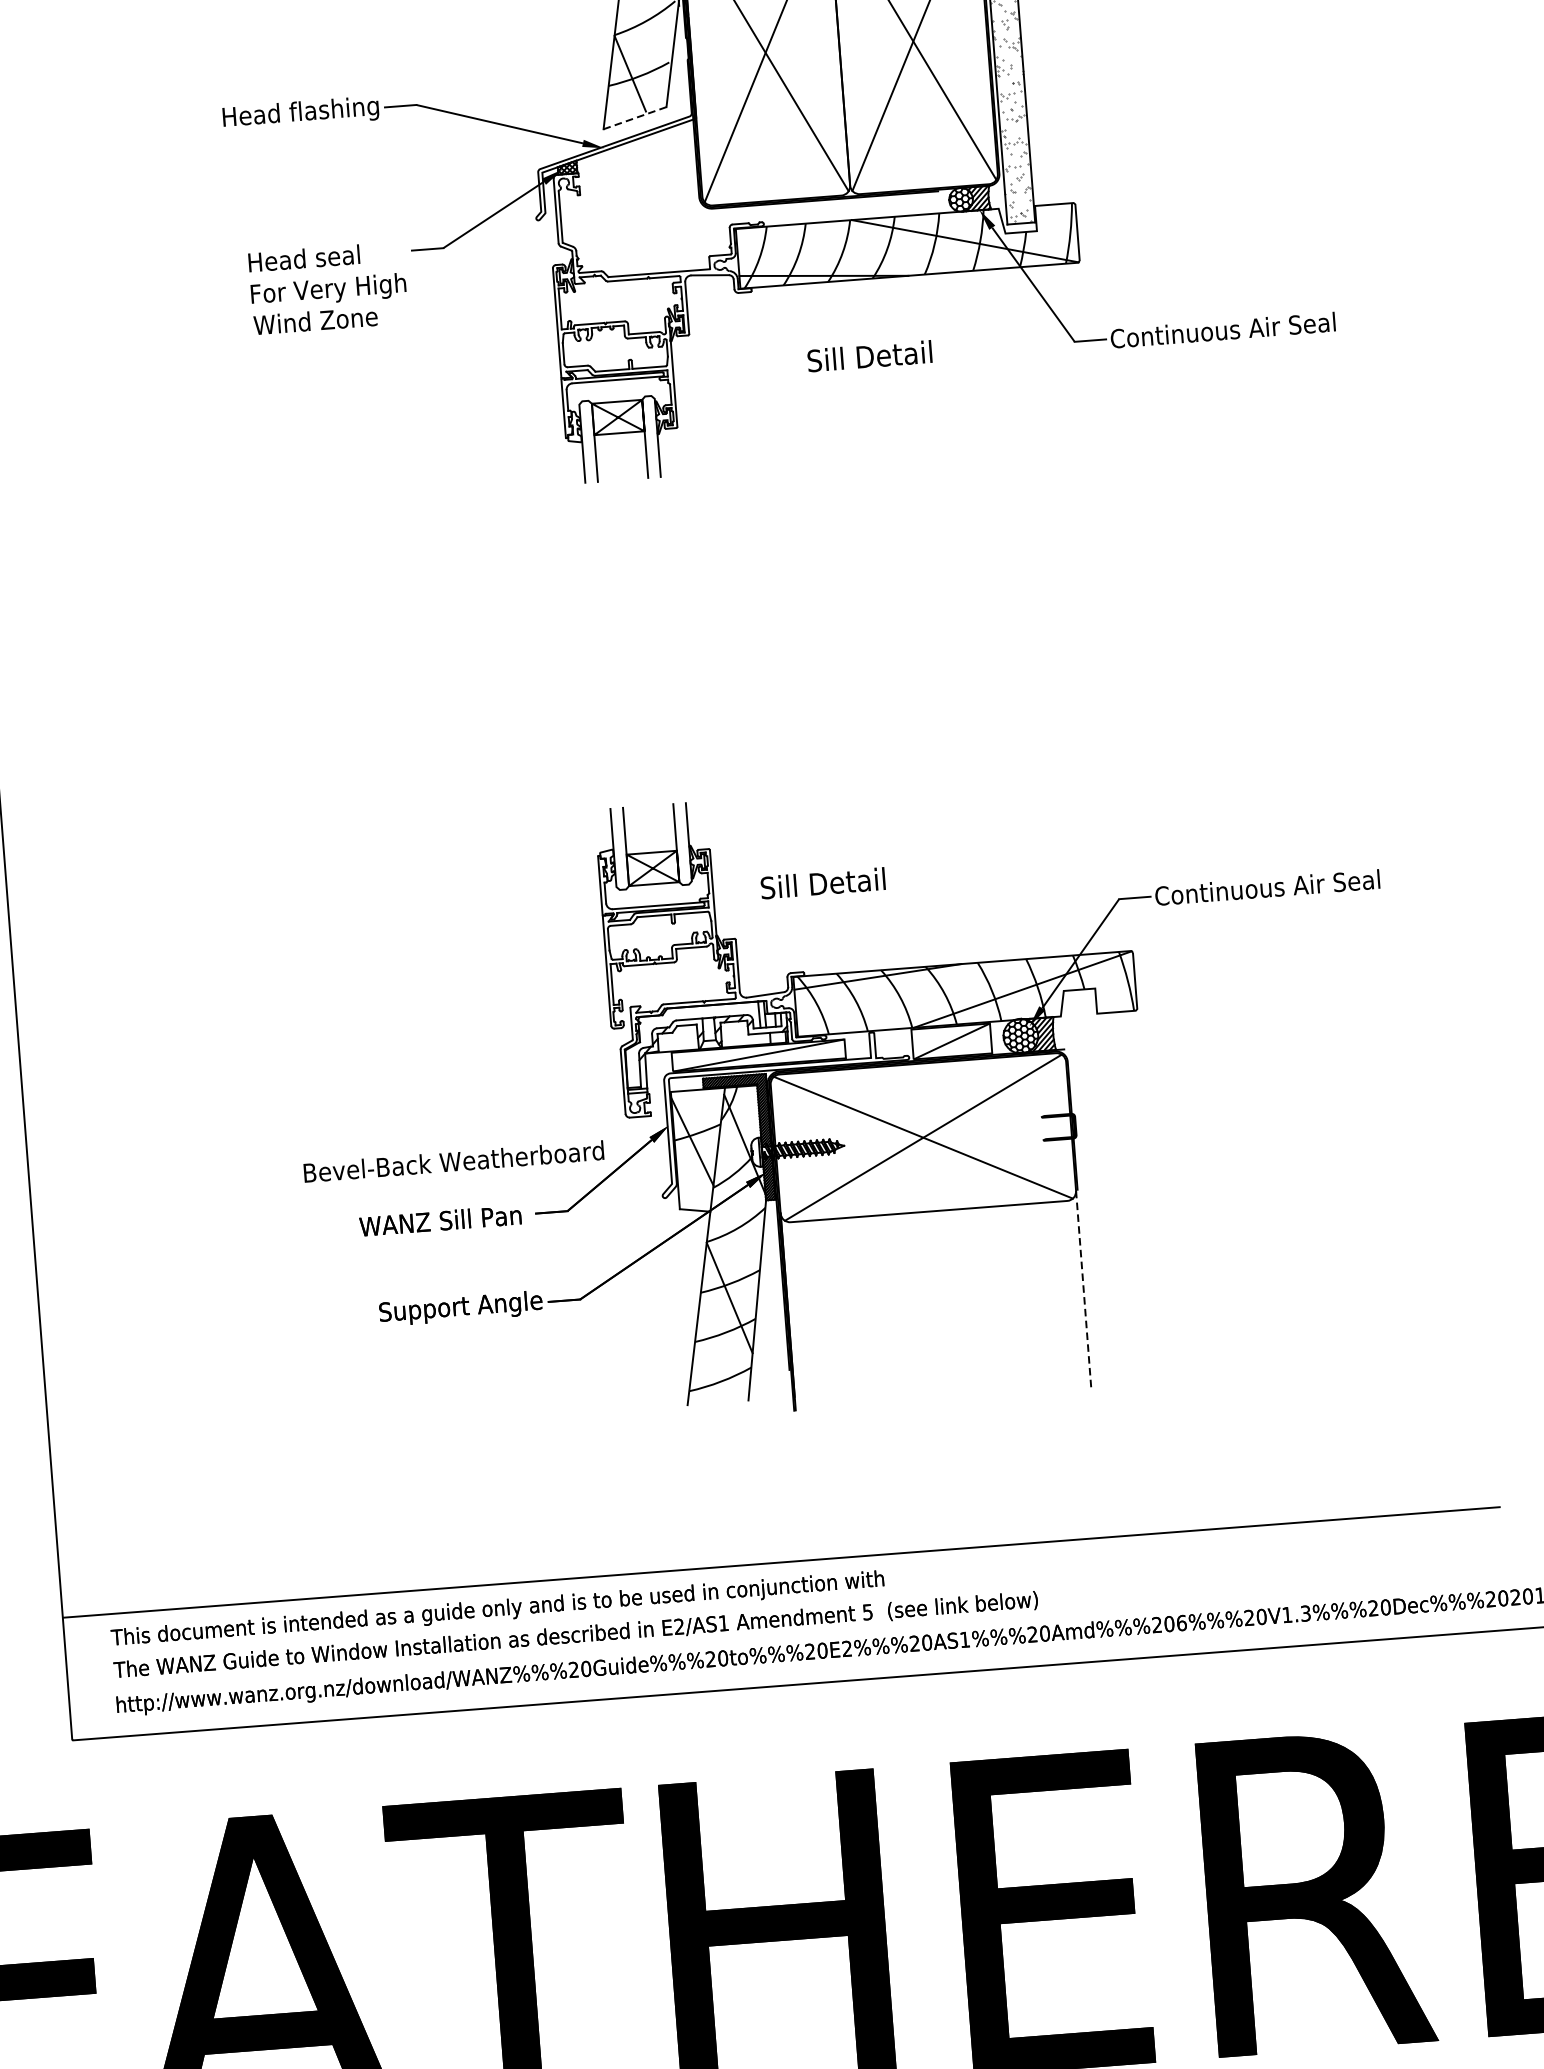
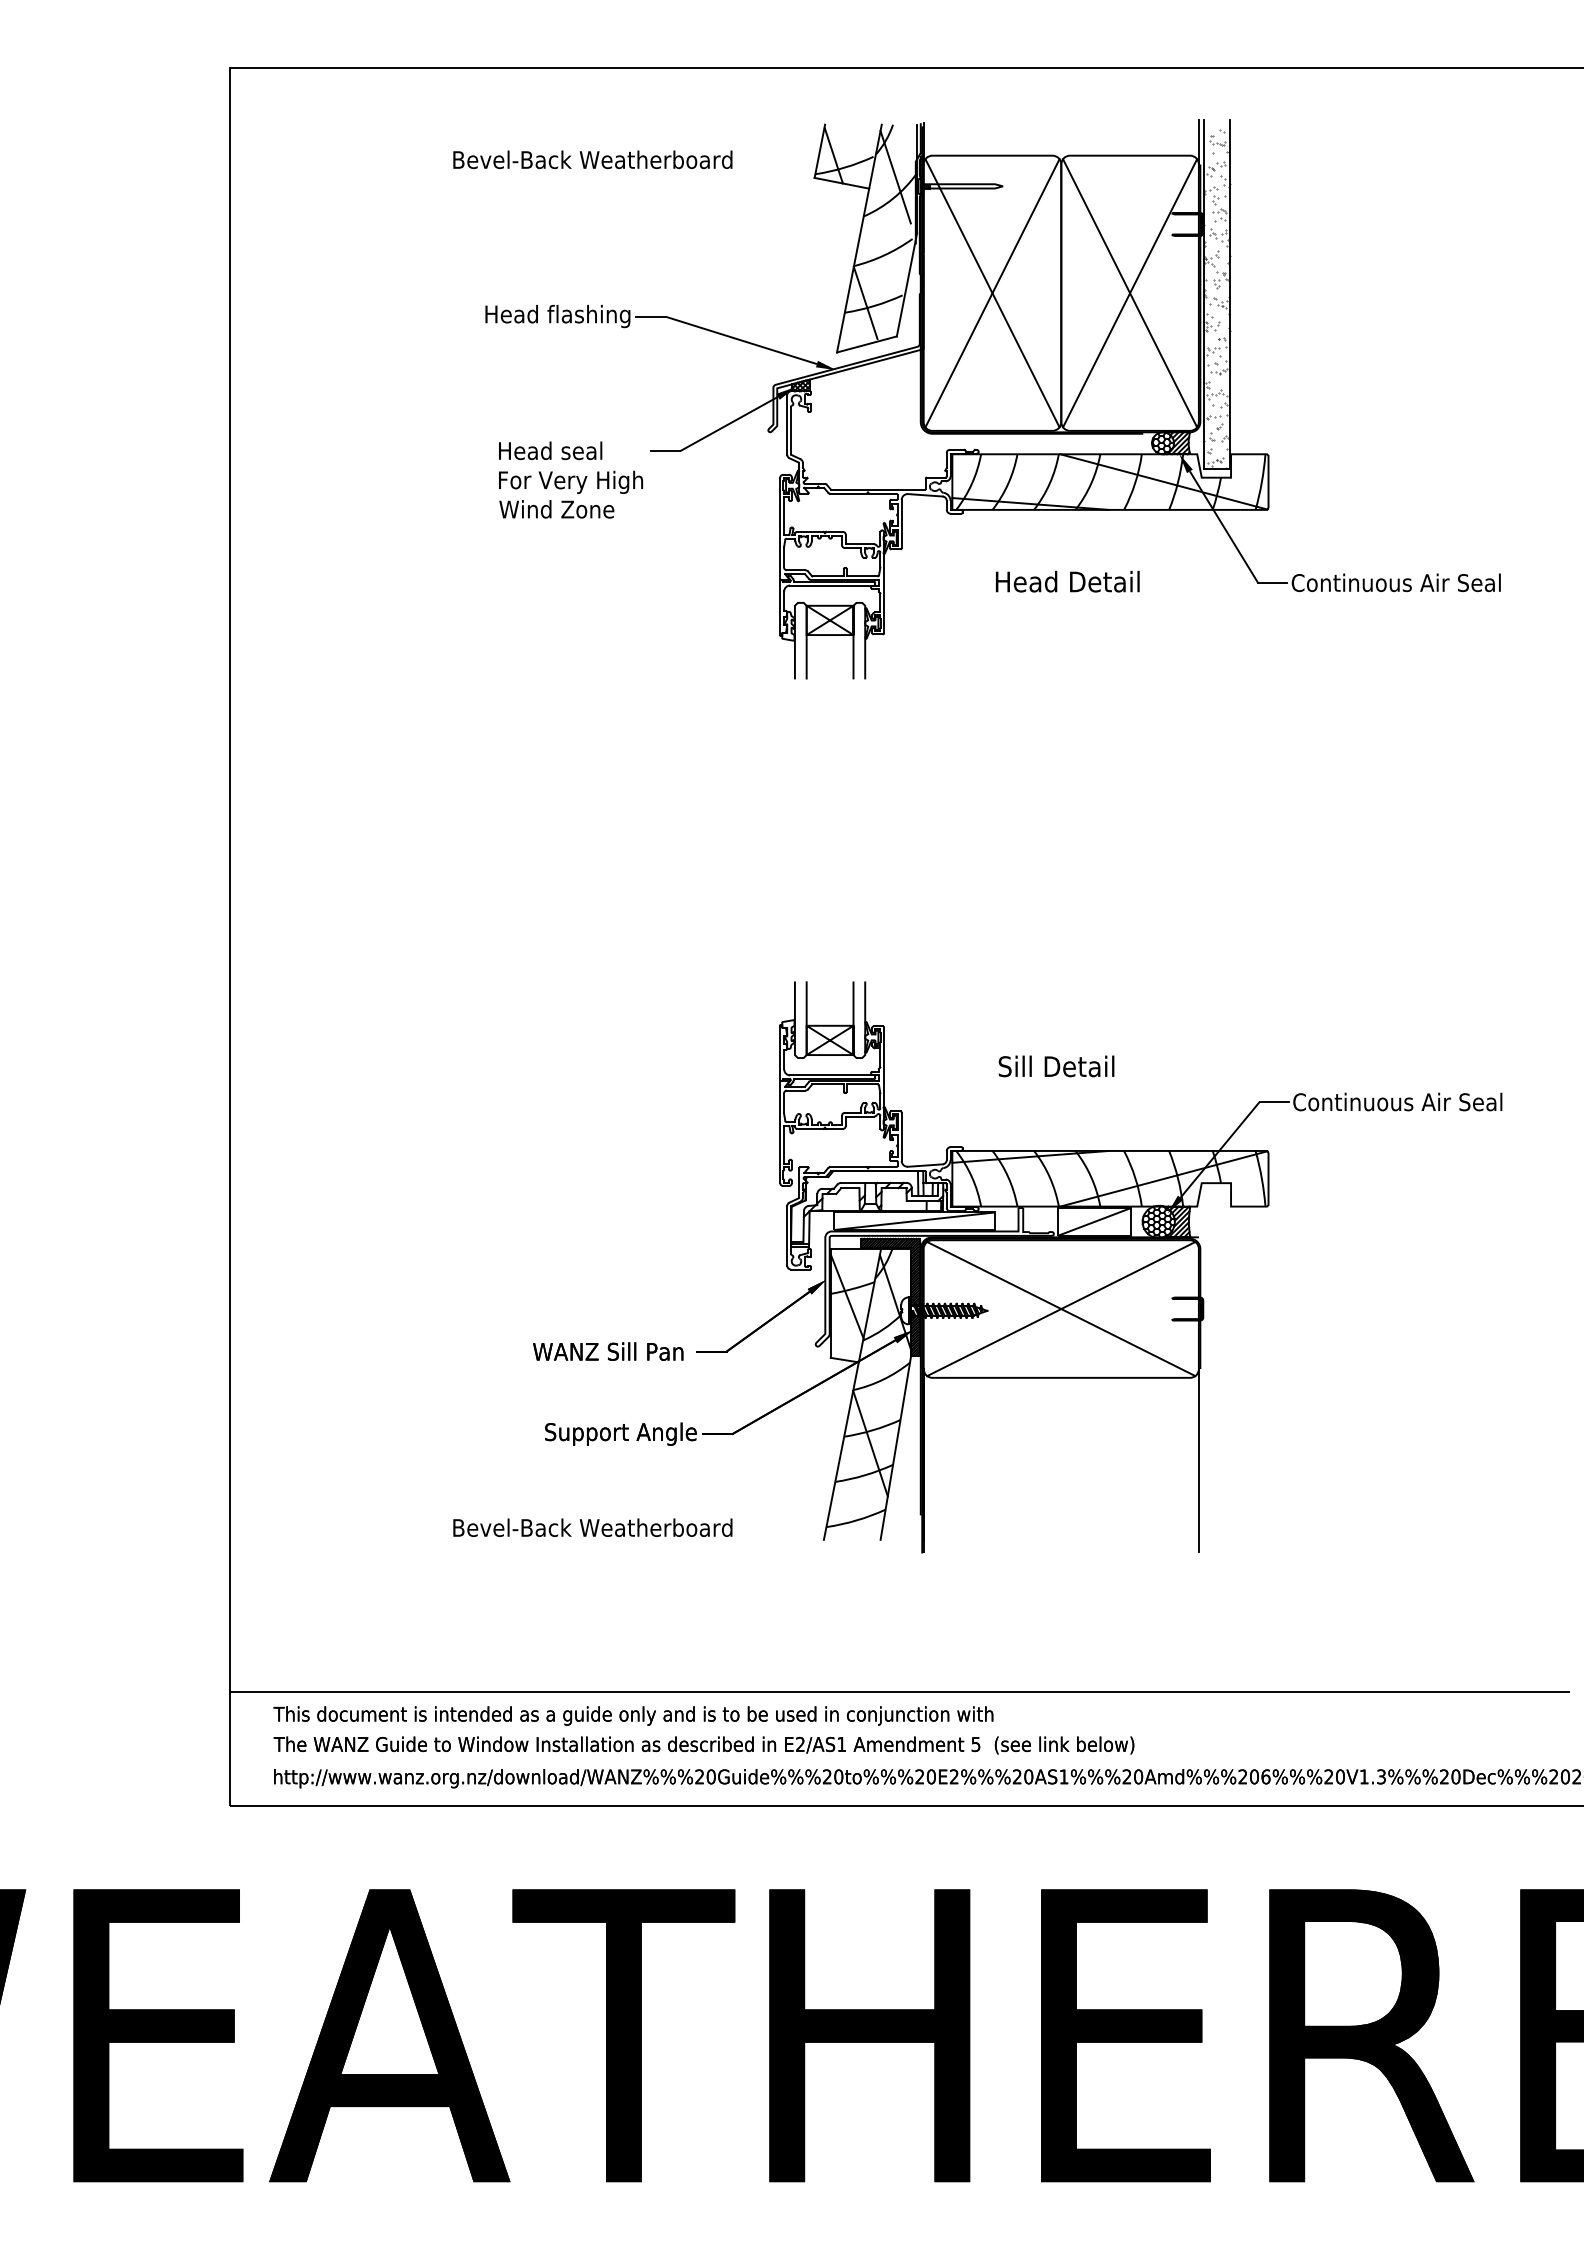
line: (634, 118) -> (866, 344), dashed -> solid
text: (869, 356) -> (1067, 581), Sill Detail -> Head Detail
text: (823, 883) -> (1056, 1066), moved
text: (453, 1161) -> (592, 1527), moved
line: (1083, 1288) -> (1198, 1460), dashed -> solid

